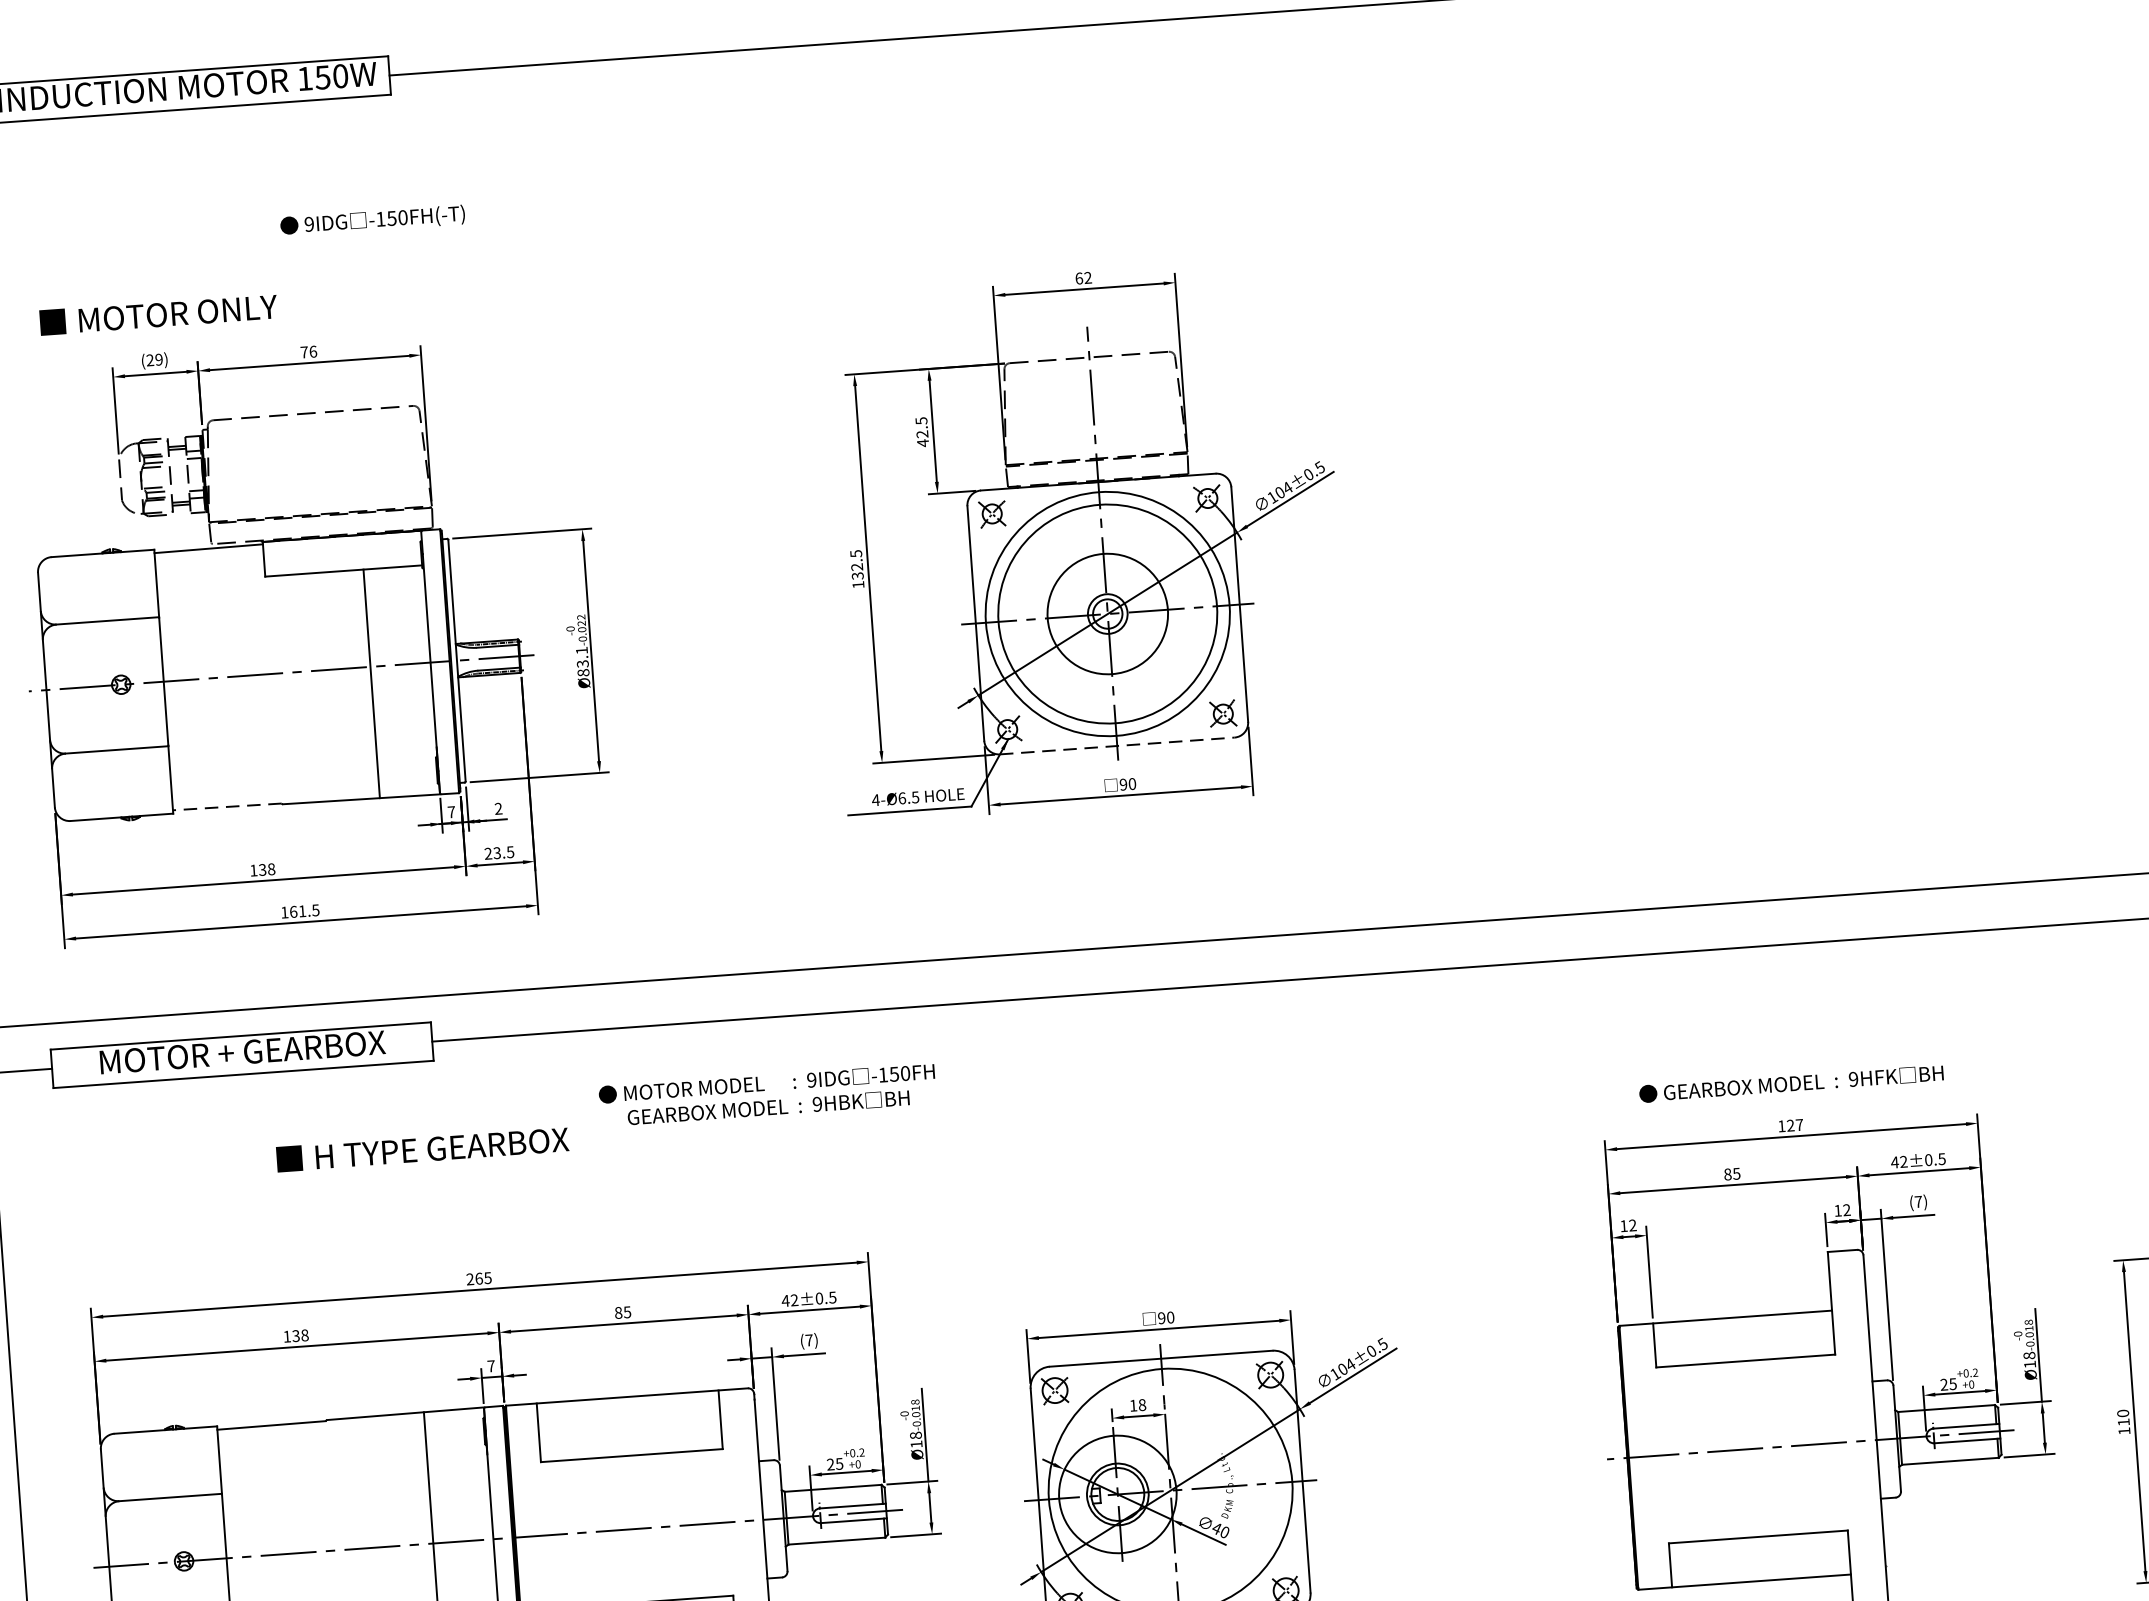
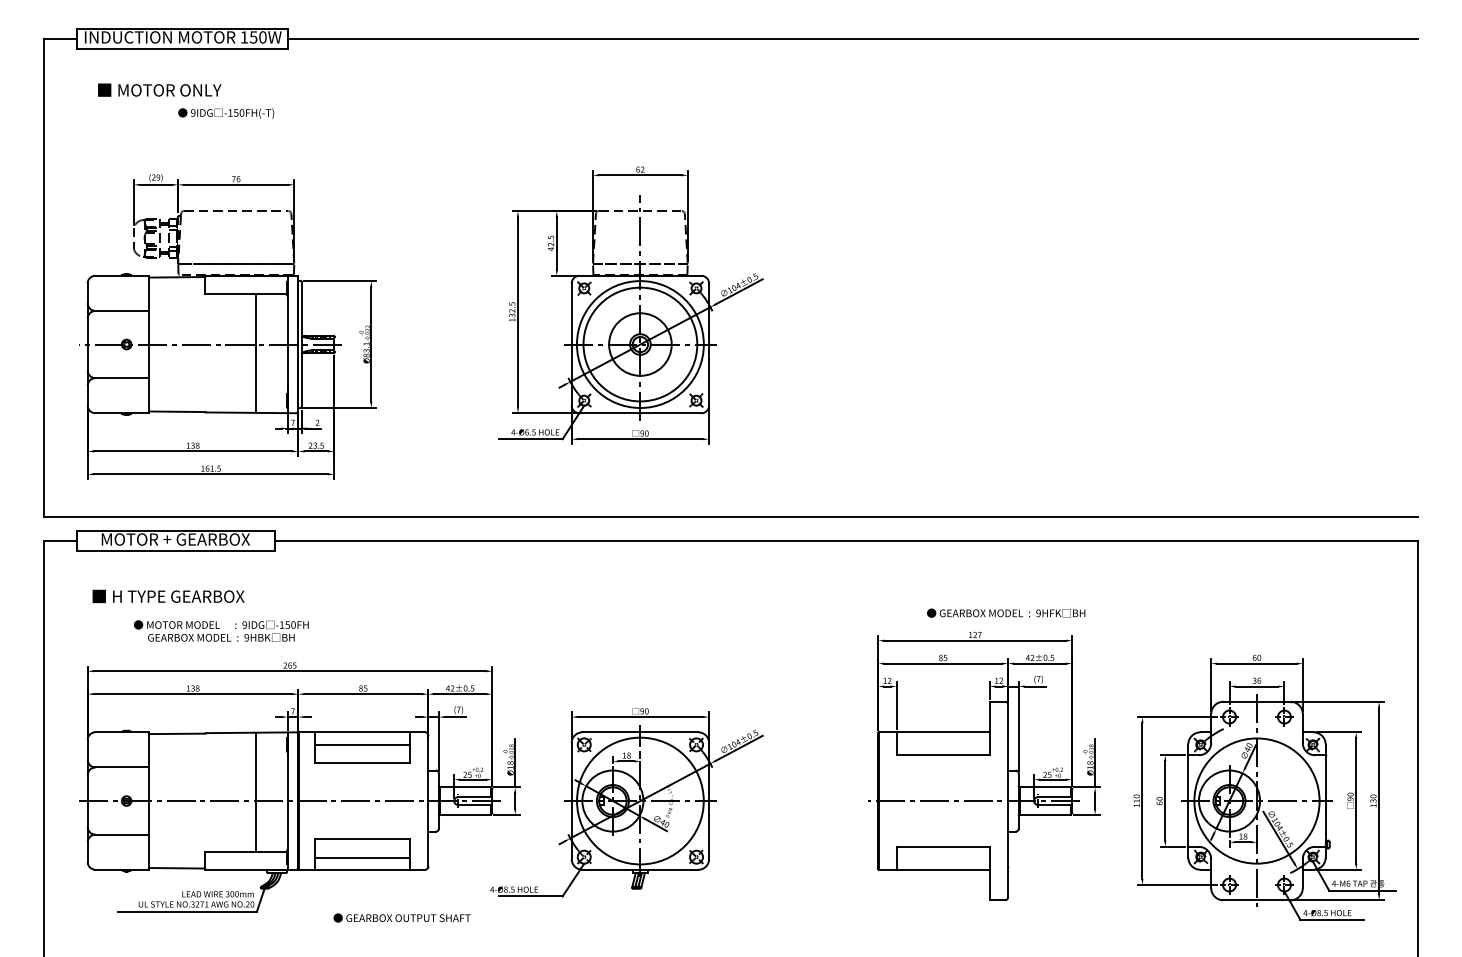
text: (373, 220) -> (226, 113), moved
text: (158, 313) -> (159, 89), moved
line: (1117, 746) -> (640, 413), dashed -> solid
line: (226, 806) -> (176, 411), dashed -> solid
text: (1791, 1082) -> (1006, 612), moved
text: (767, 1093) -> (221, 630), moved
text: (422, 1149) -> (168, 596), moved
line: (629, 1420) -> (362, 744), added

